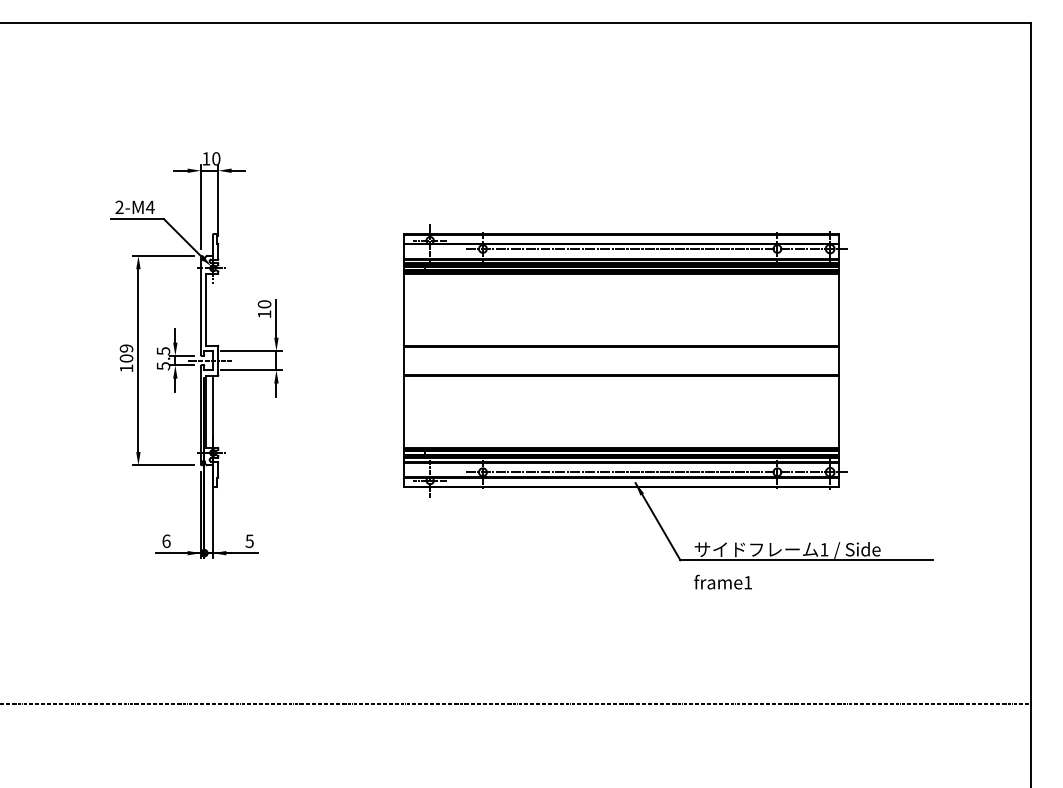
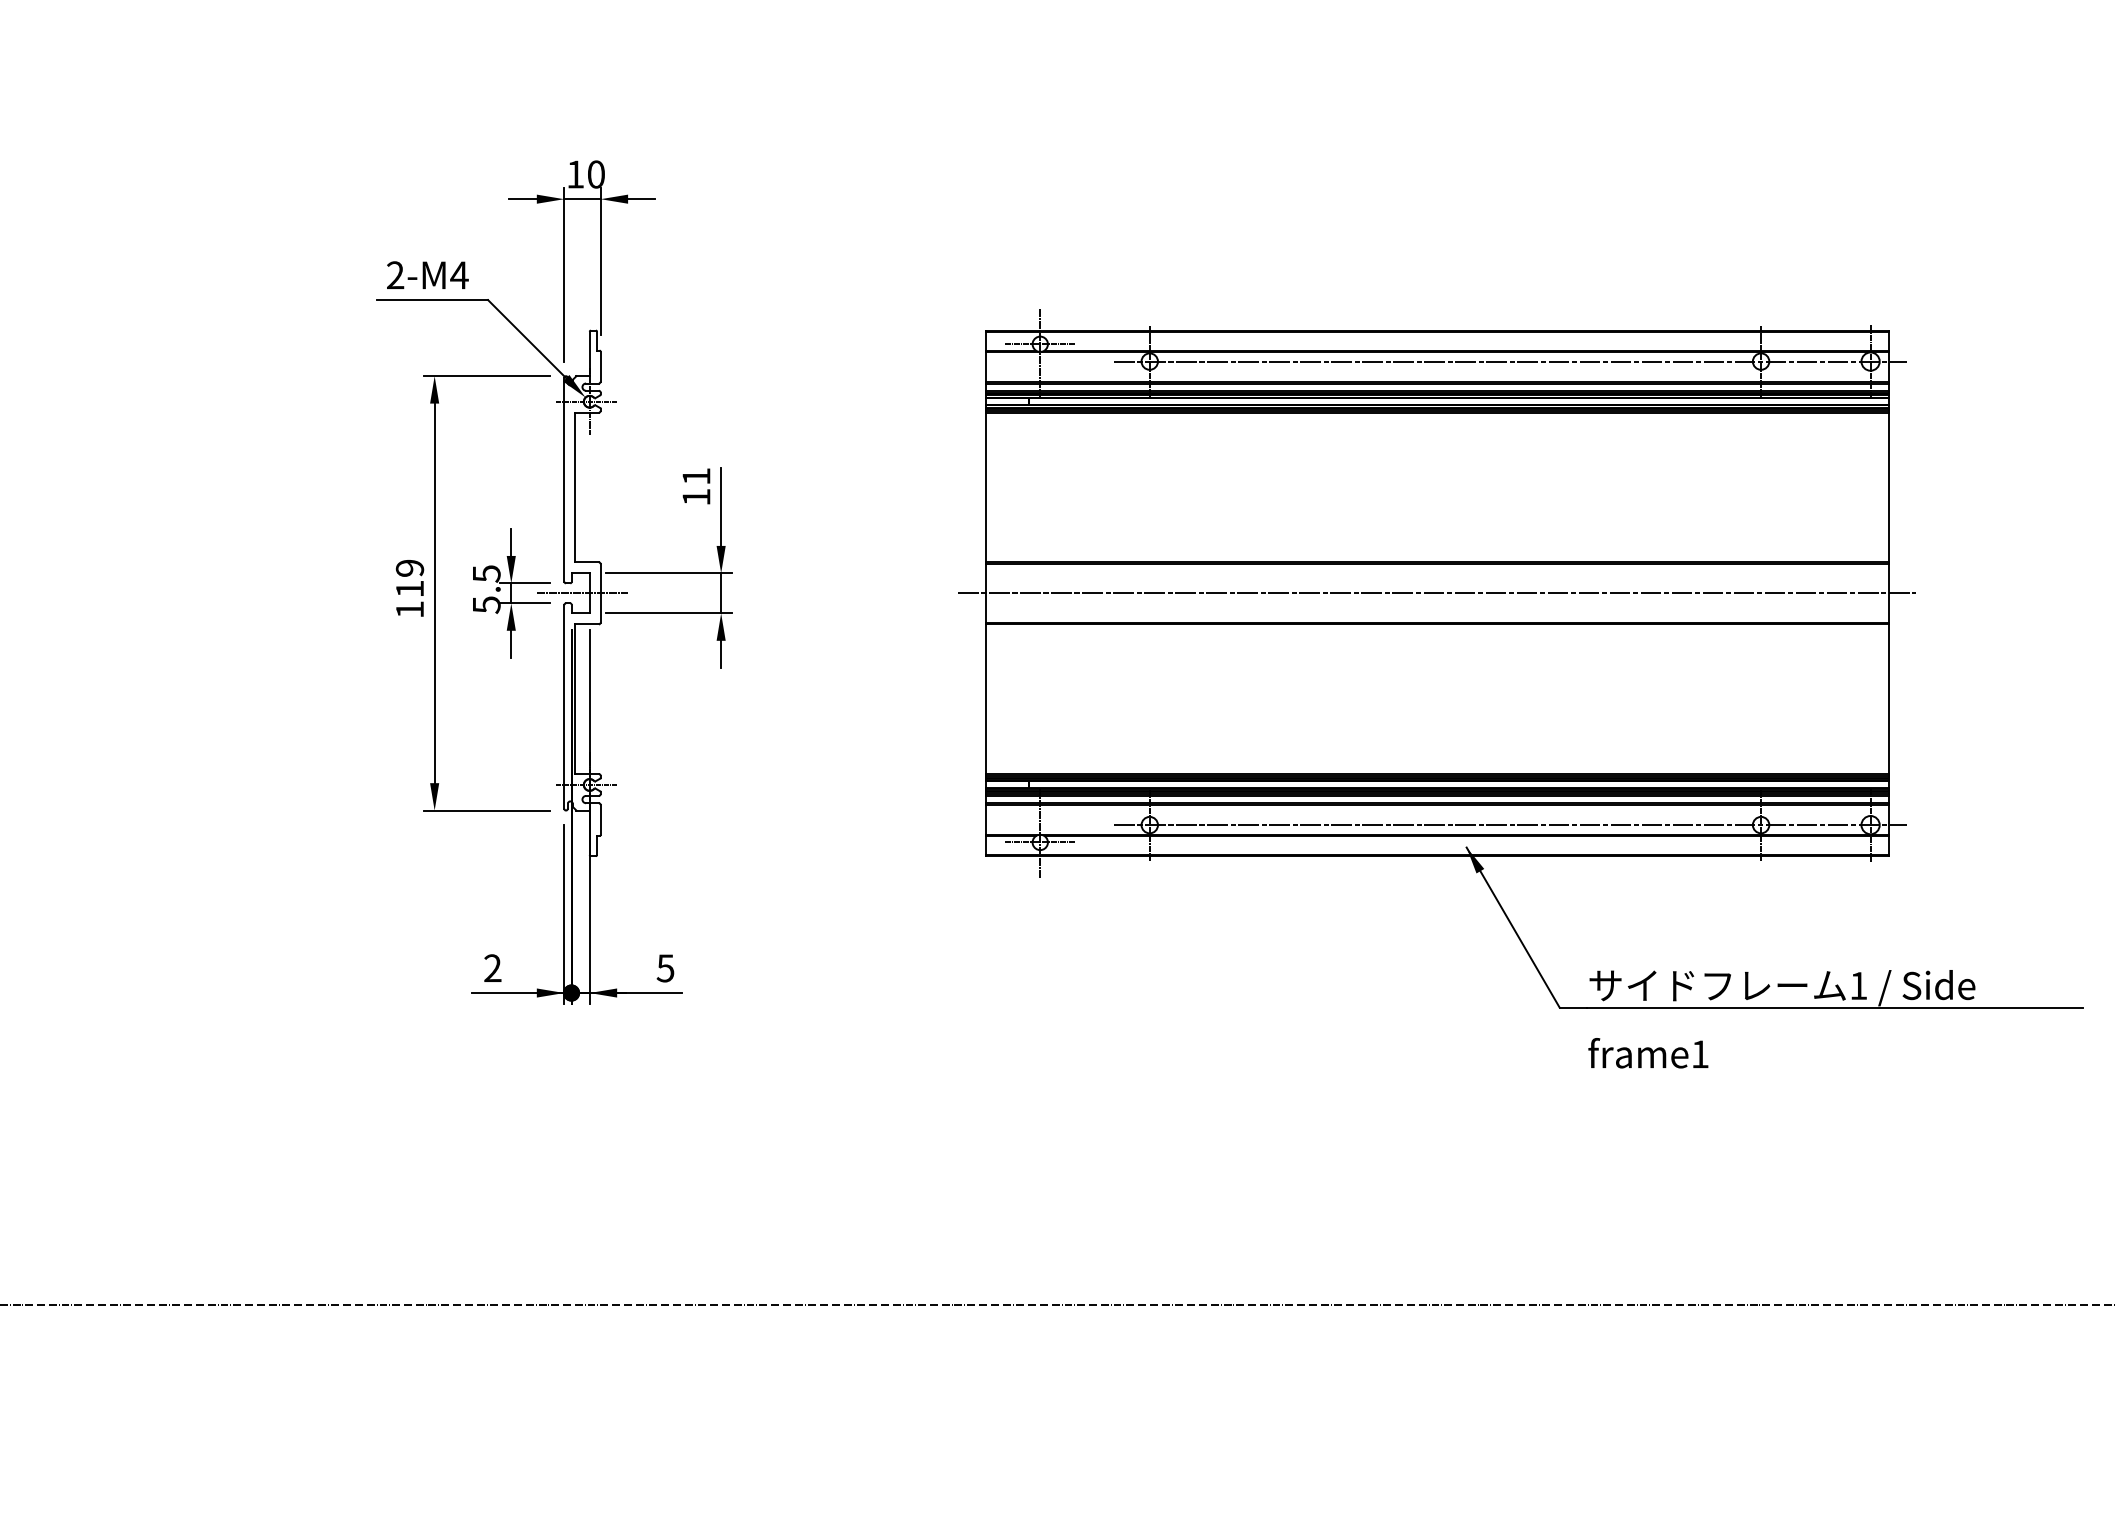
text: (264, 304) -> (696, 476), 10 -> 11
text: (126, 358) -> (409, 588), 109 -> 119
line: (621, 360) -> (1437, 593), added
text: (166, 540) -> (492, 966), 6 -> 2

